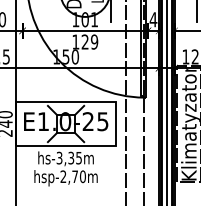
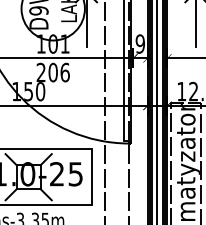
text: (153, 19) -> (140, 43), 4 -> 9
text: (85, 41) -> (53, 71), 129 -> 206

